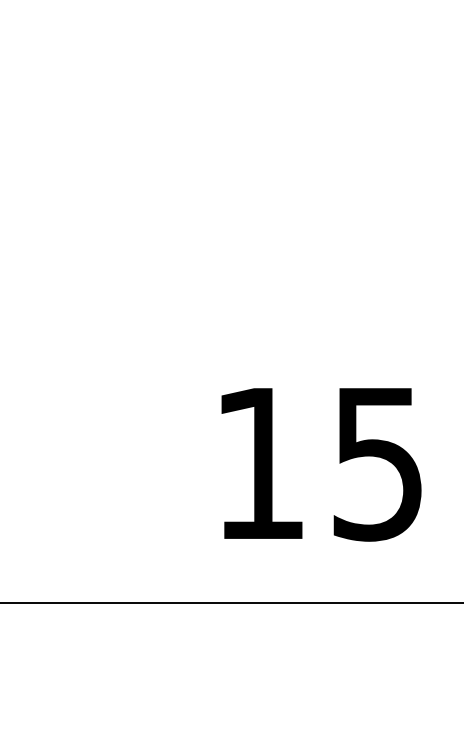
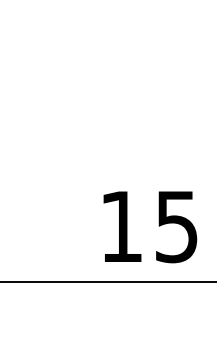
text: (321, 465) -> (150, 227), moved

